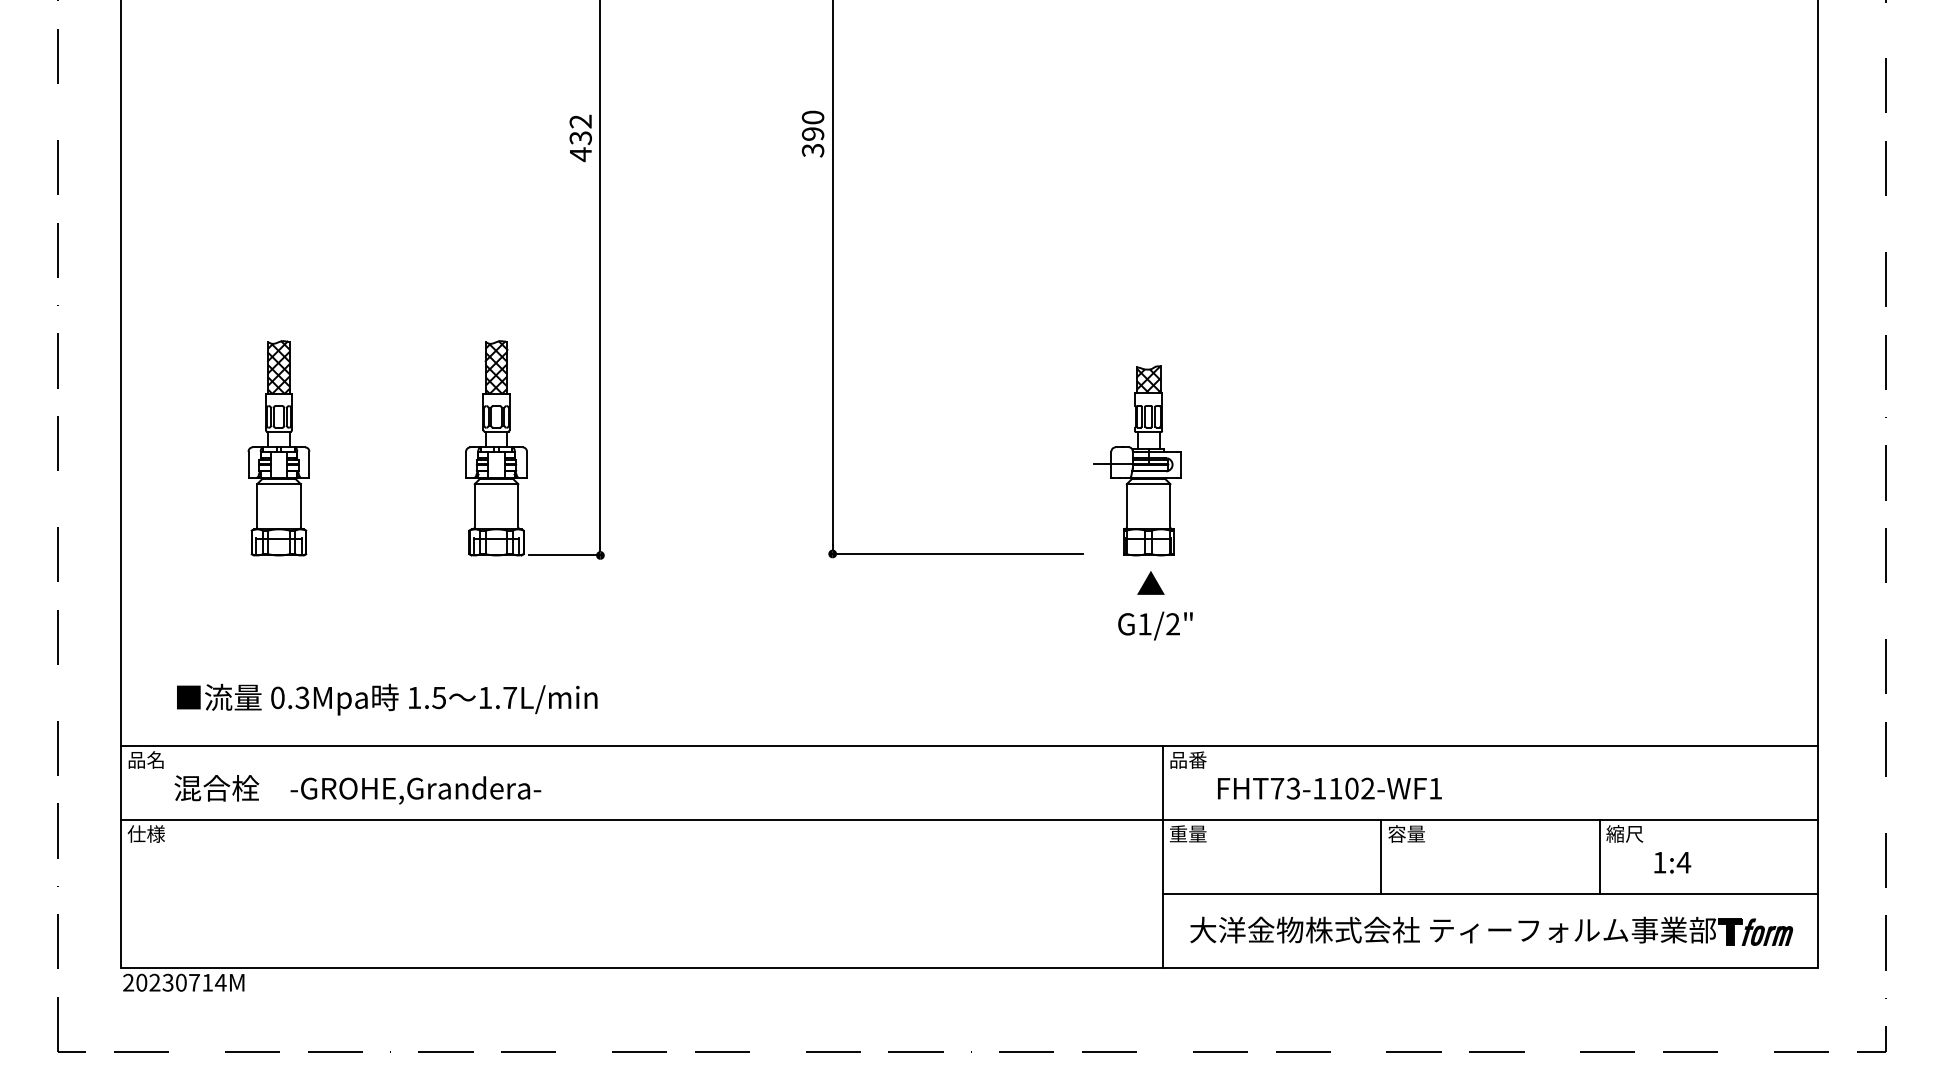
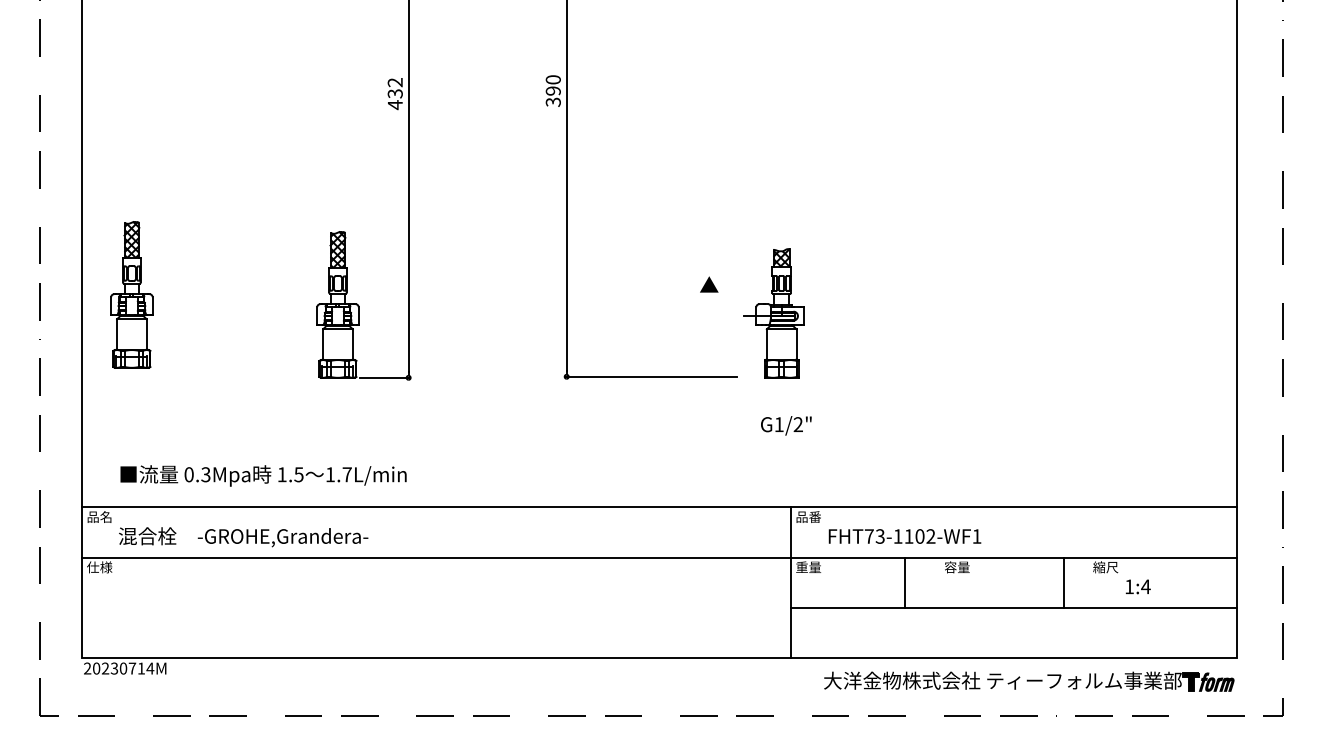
part: (278, 447) -> (131, 294), moved
text: (1151, 582) -> (709, 284), moved
line: (1380, 856) -> (904, 582), moved
line: (1599, 856) -> (1063, 582), moved
part: (1492, 931) -> (1029, 681), moved

